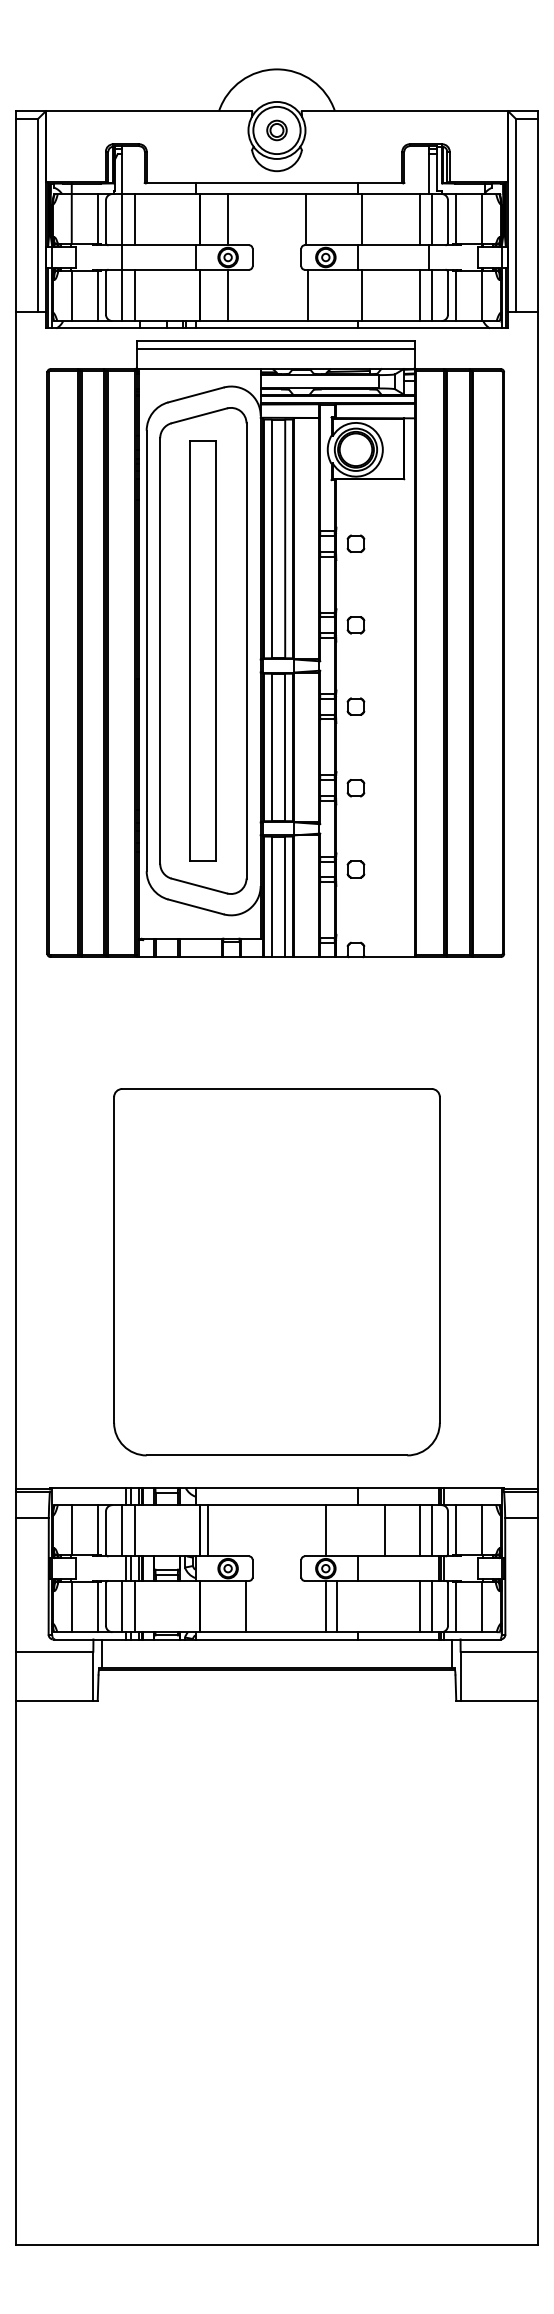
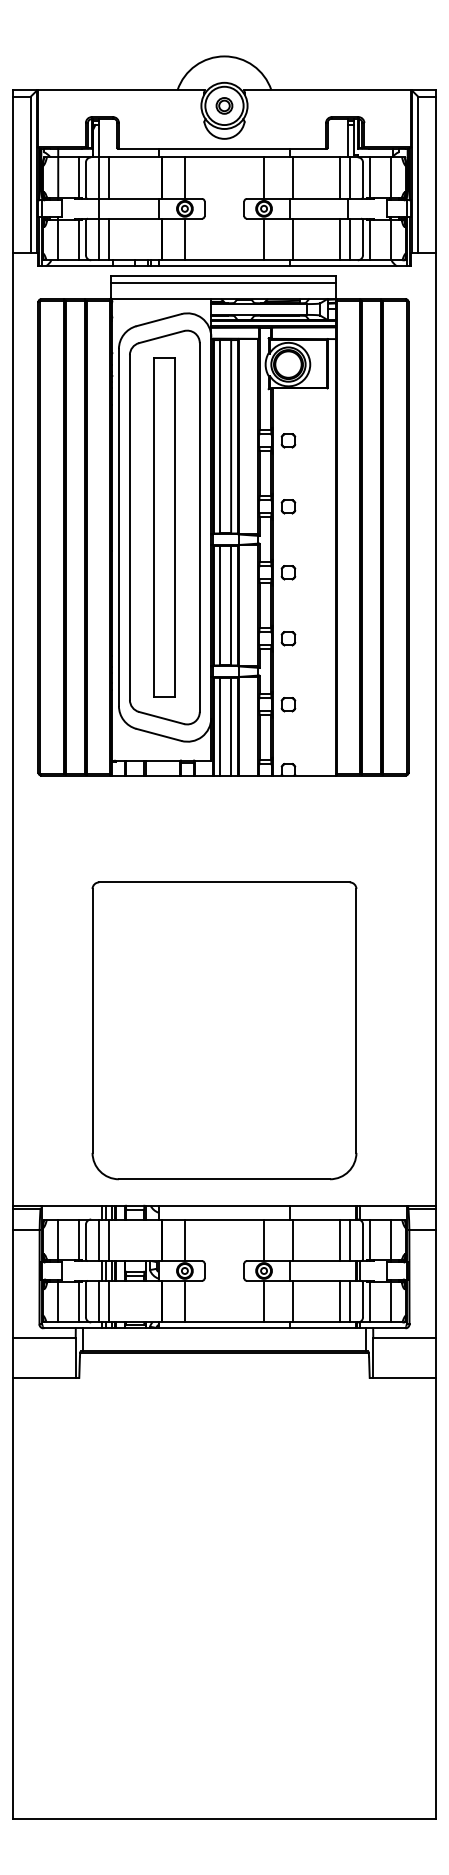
line: (305, 219) -> (263, 178), moved
line: (307, 295) -> (263, 239), moved
line: (208, 1530) -> (185, 1240), moved
line: (385, 1530) -> (293, 1240), moved
line: (246, 1606) -> (185, 1301), moved
line: (337, 1606) -> (293, 1301), moved

